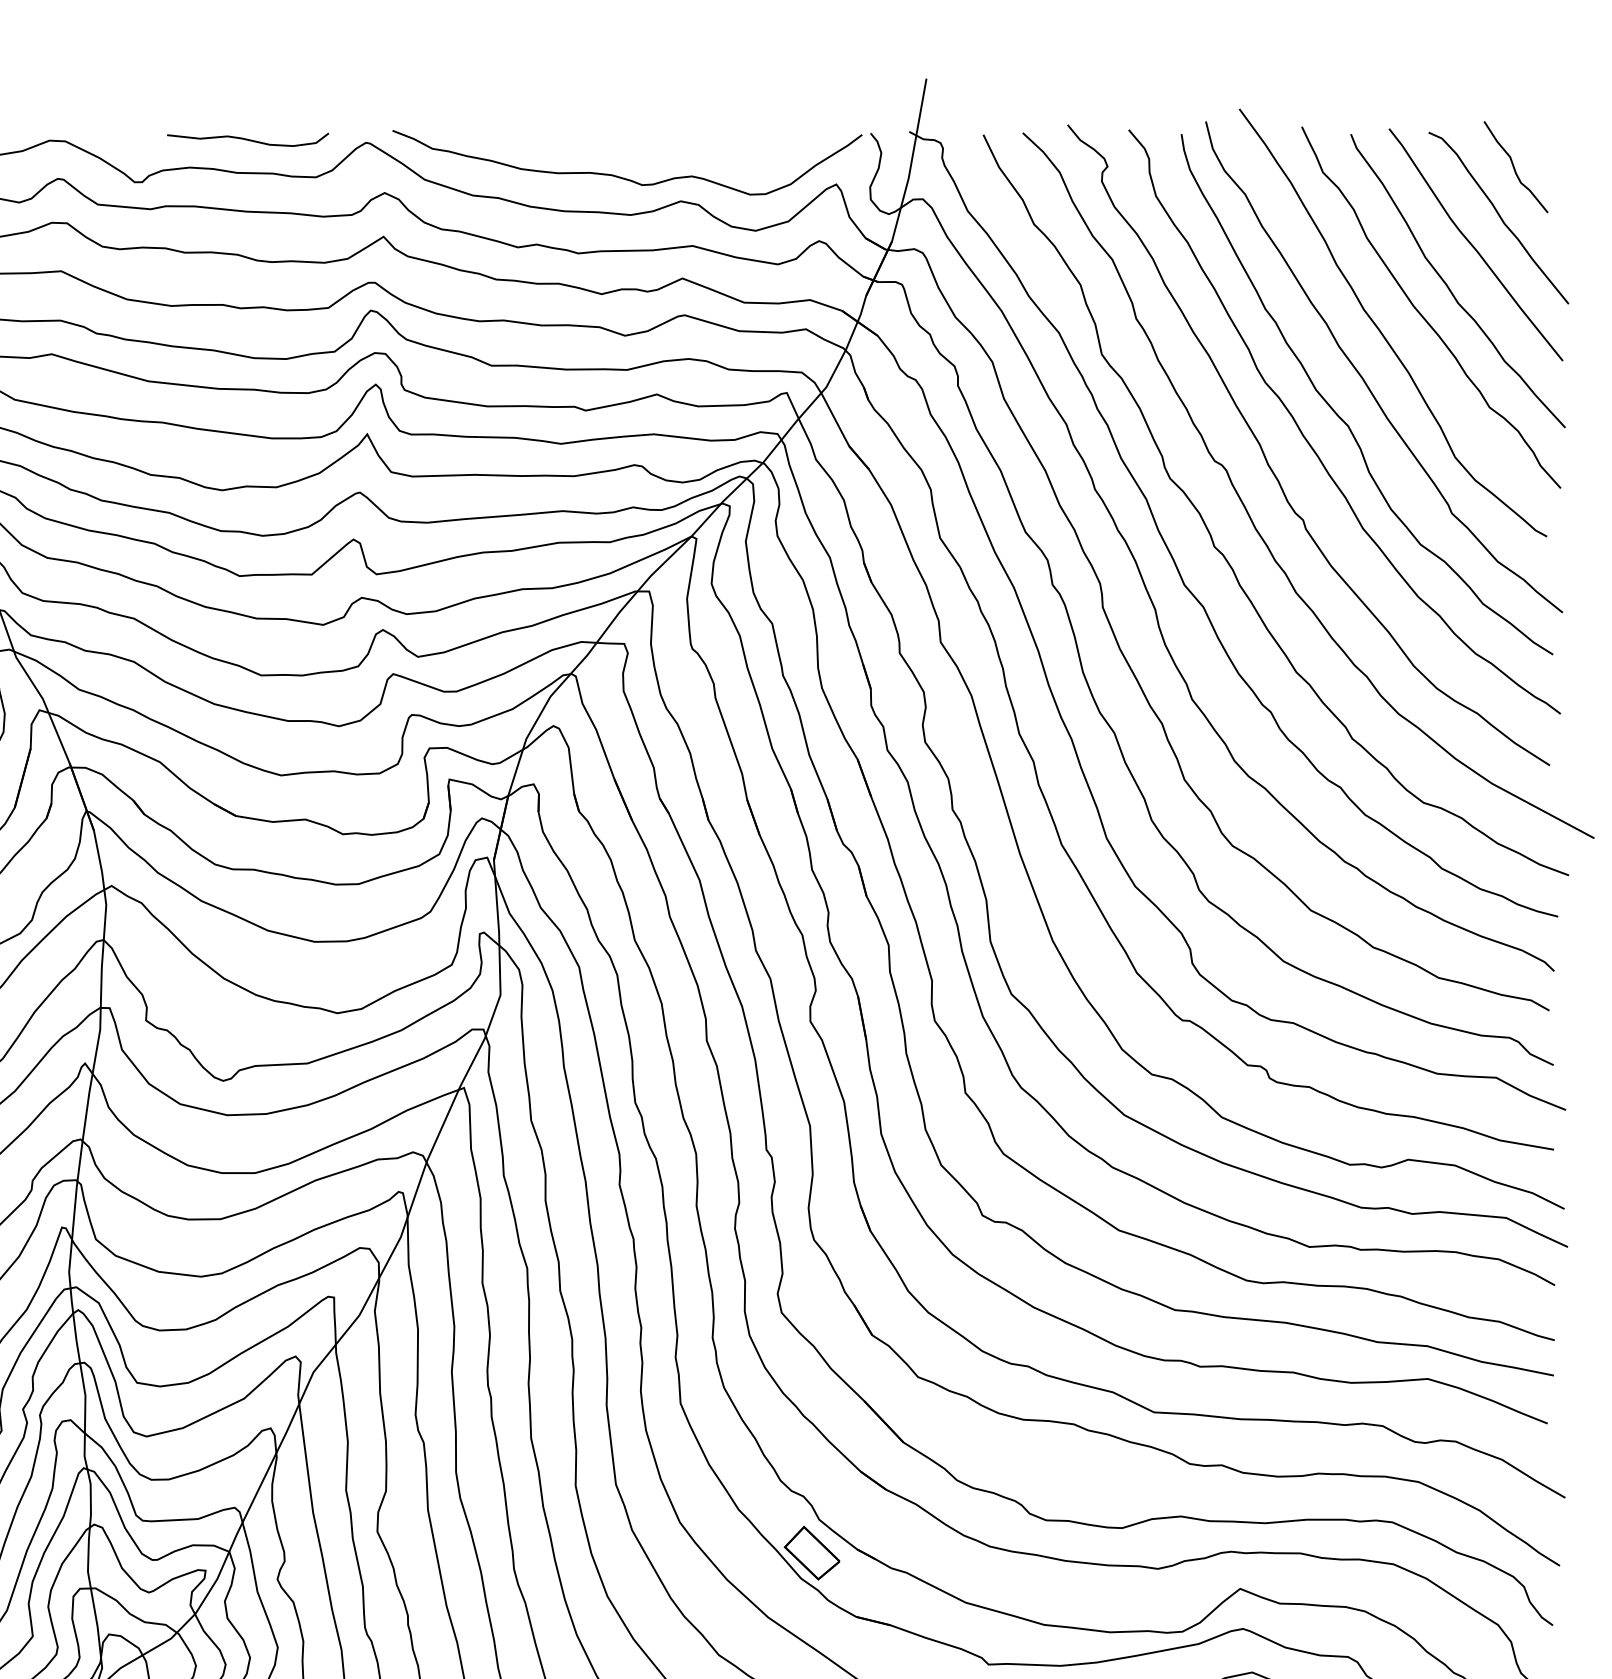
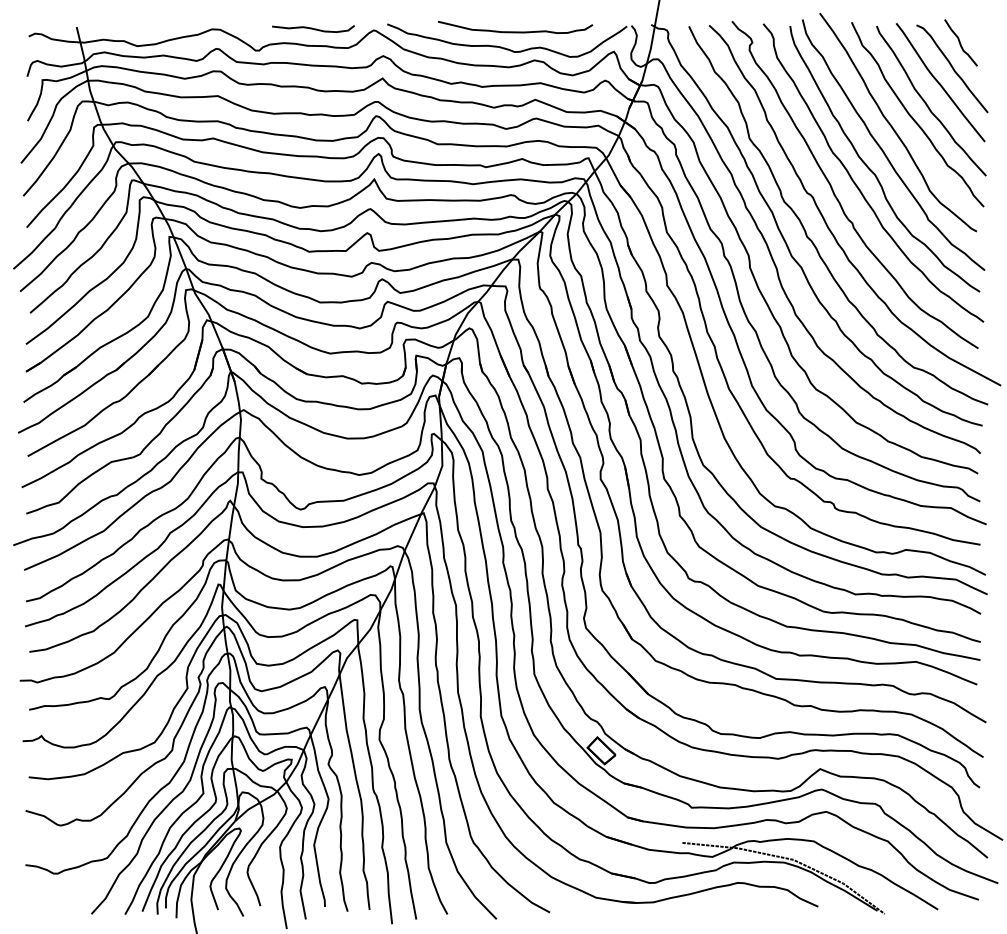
curve: (643, 144) -> (515, 31), added

